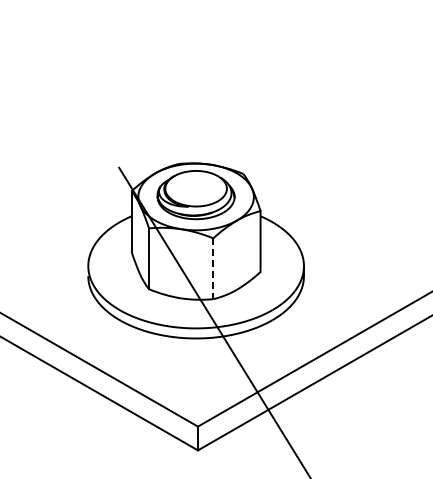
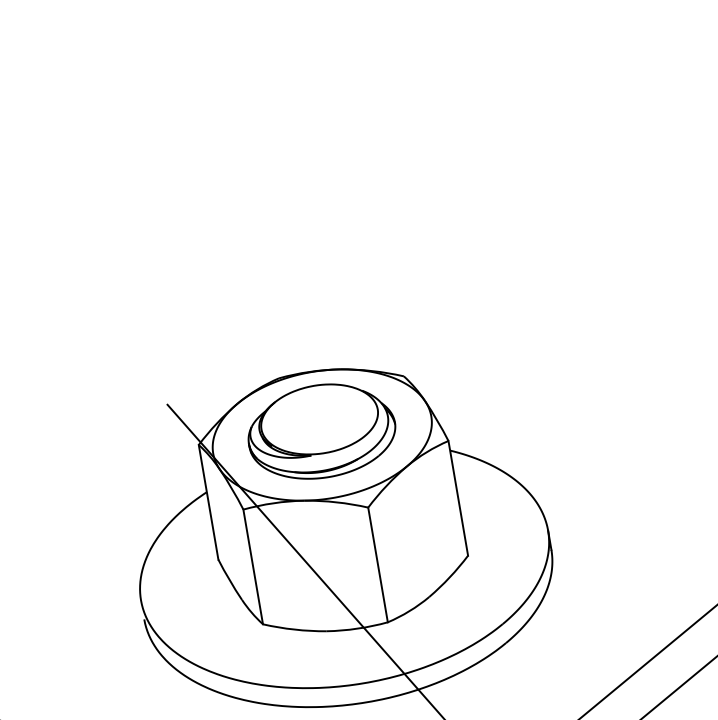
line: (213, 269) -> (378, 566), dashed -> solid

